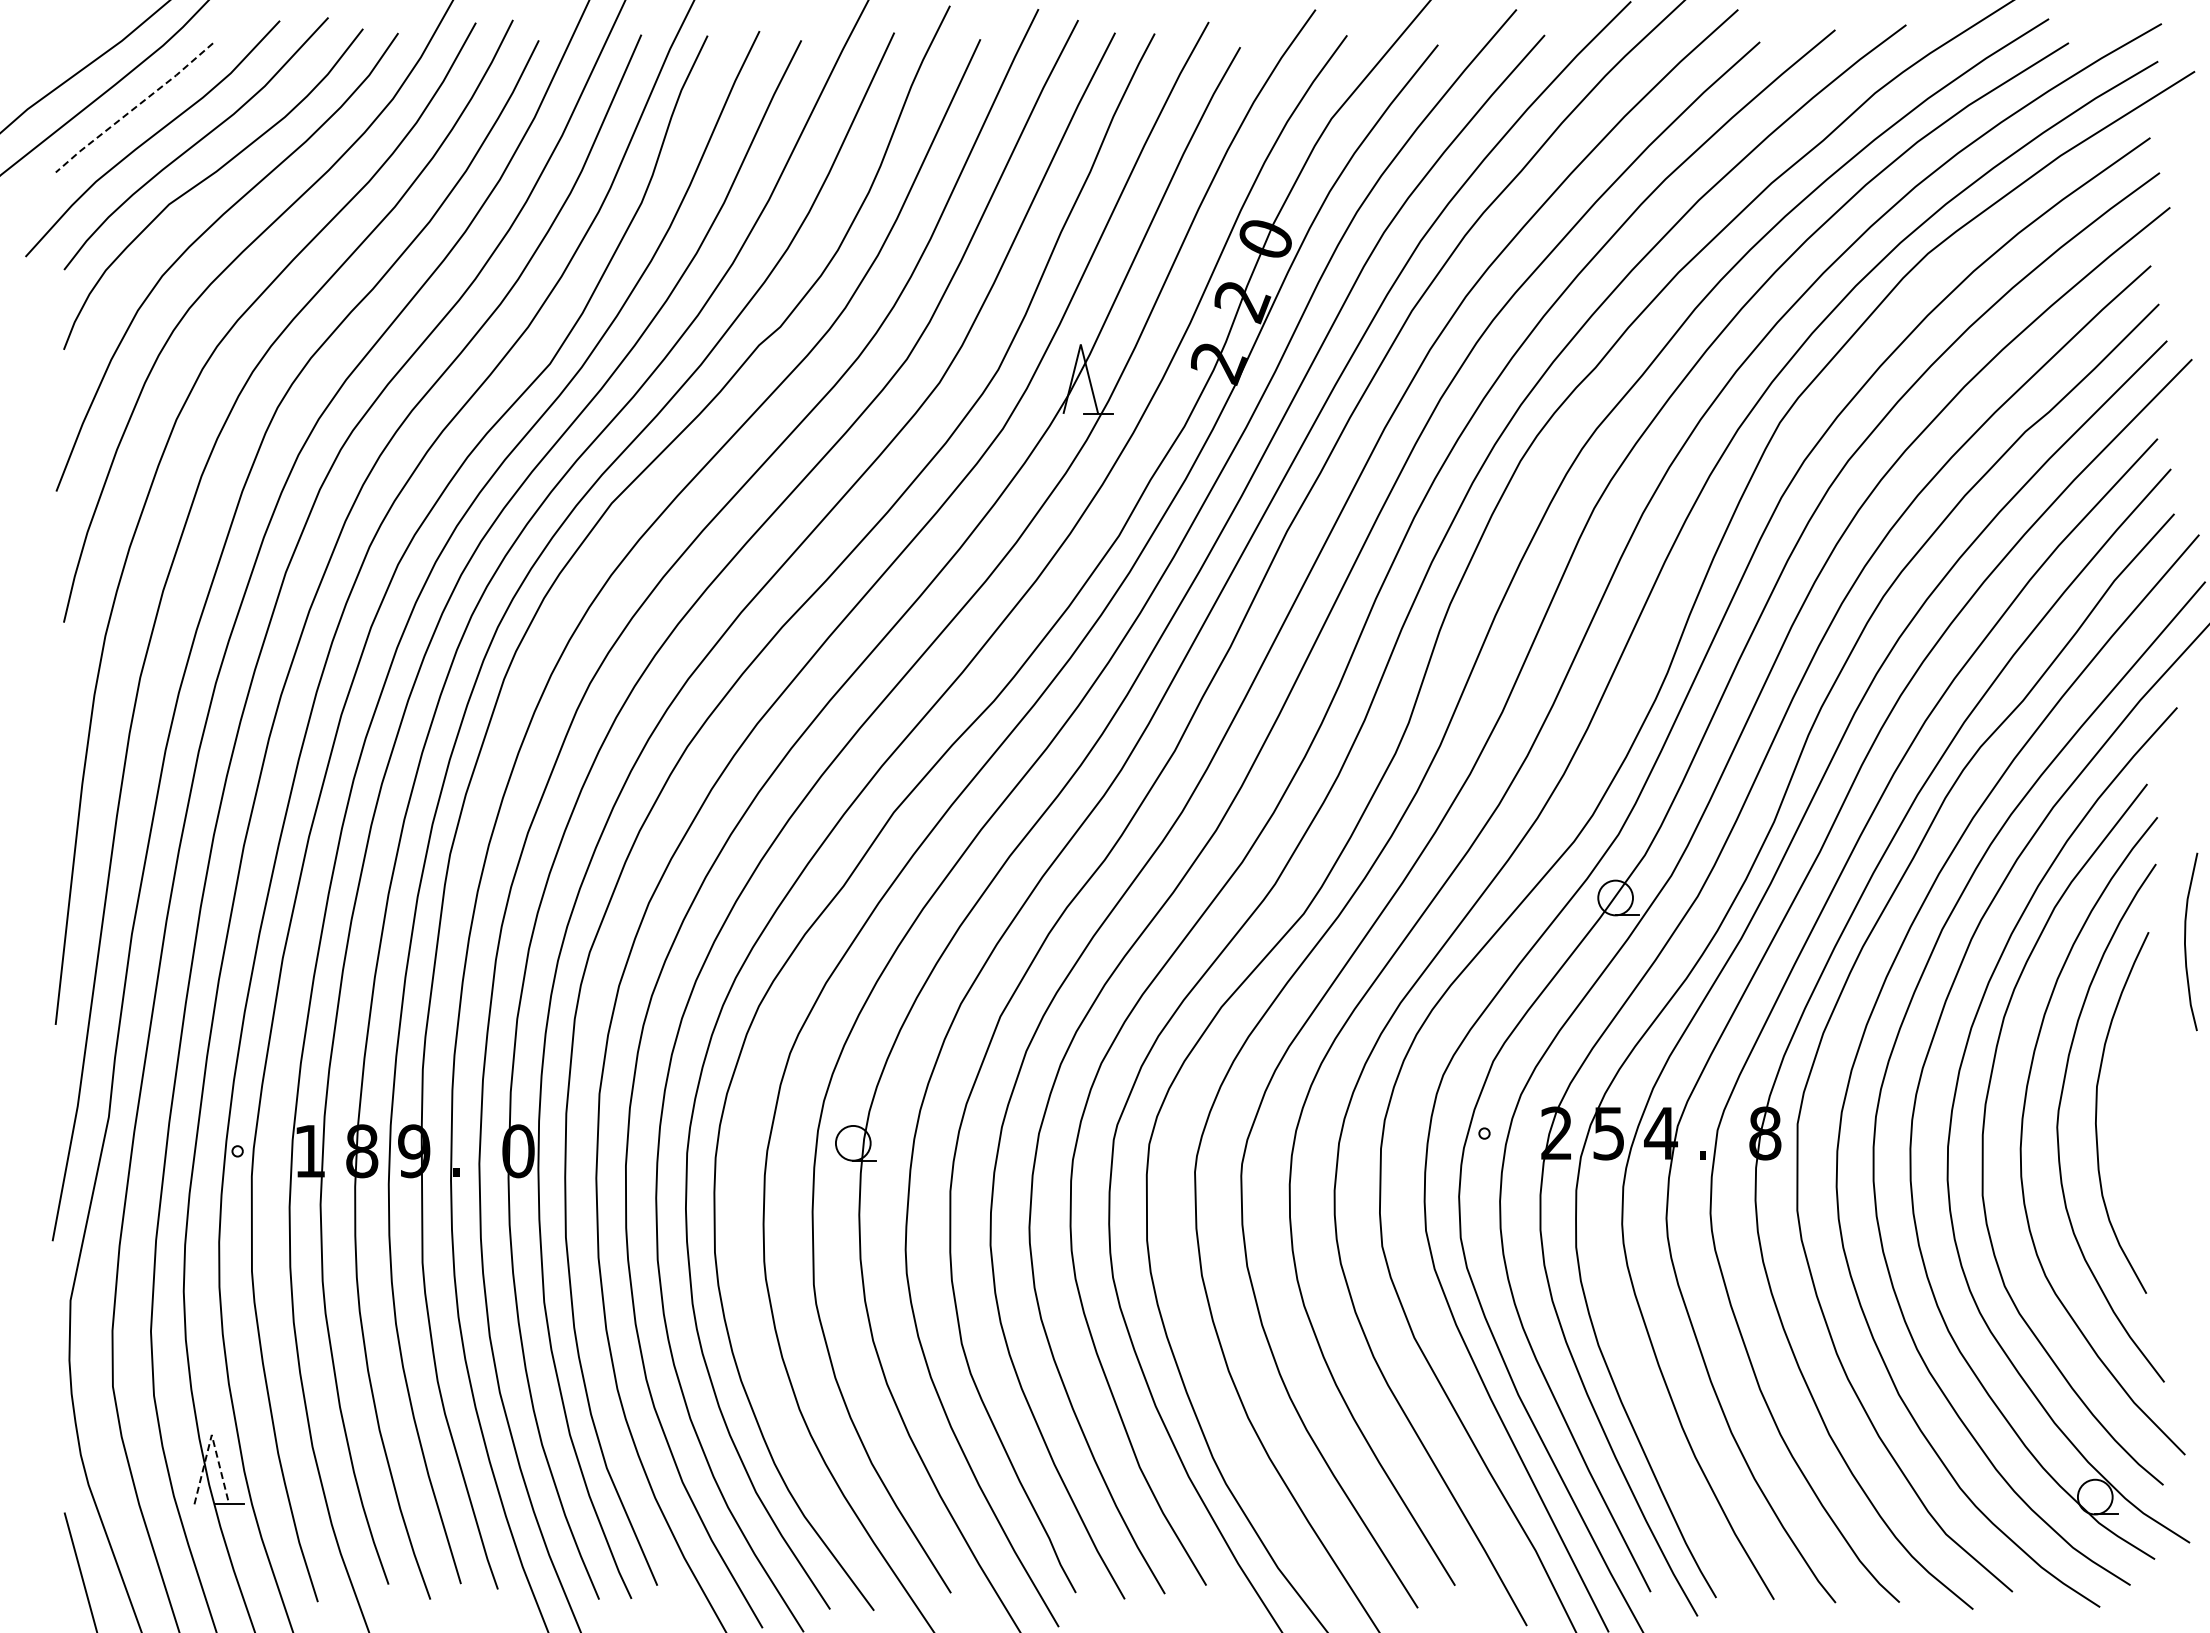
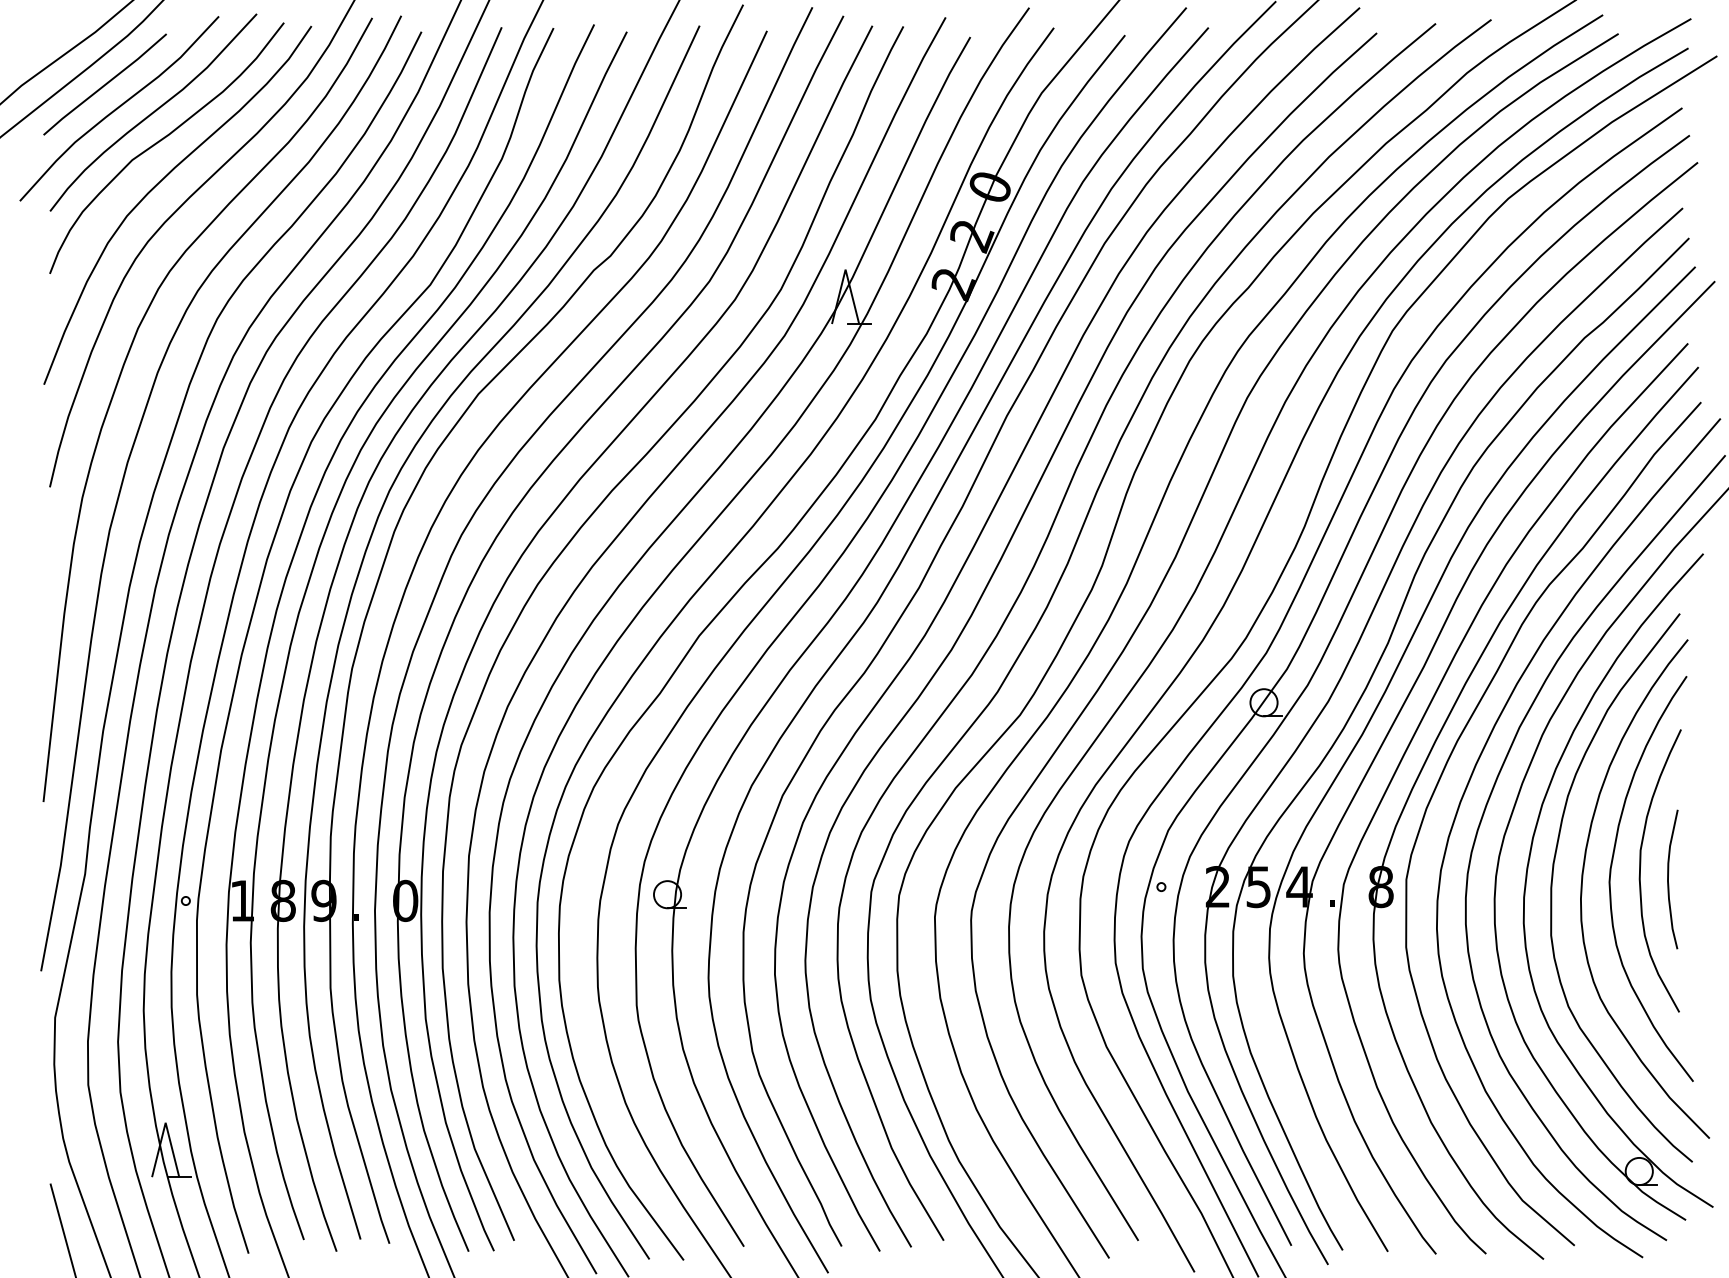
line: (134, 108) -> (105, 85), dashed -> solid
curve: (2185, 941) -> (1668, 879), moved
line: (211, 1434) -> (165, 1122), dashed -> solid

